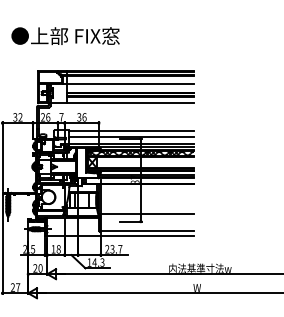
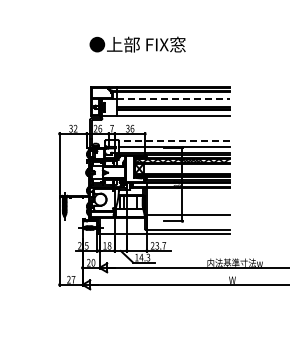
text: (65, 35) -> (137, 44), moved
line: (130, 84) -> (173, 99), solid -> dashed
line: (130, 130) -> (173, 140), solid -> dashed

